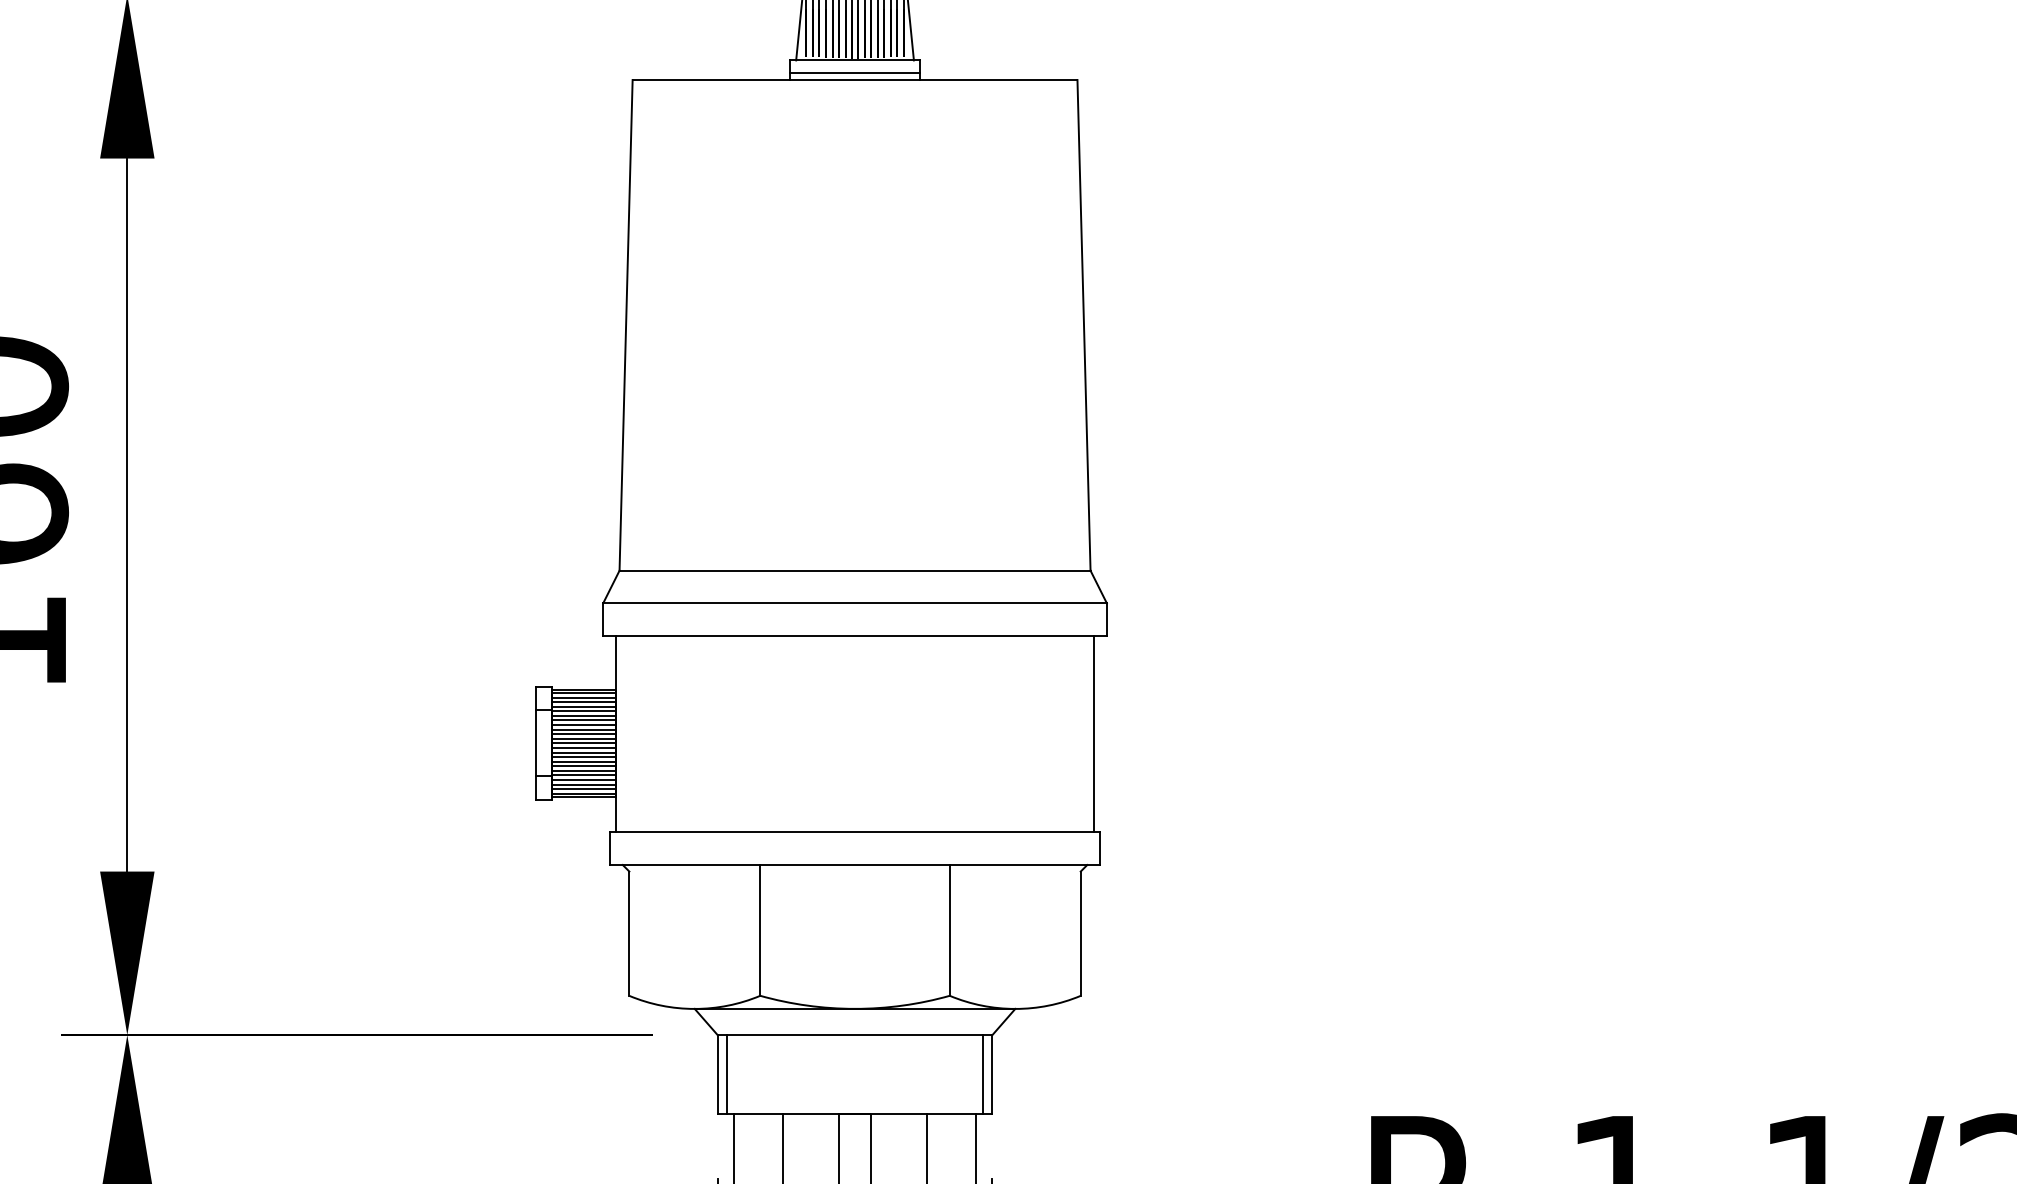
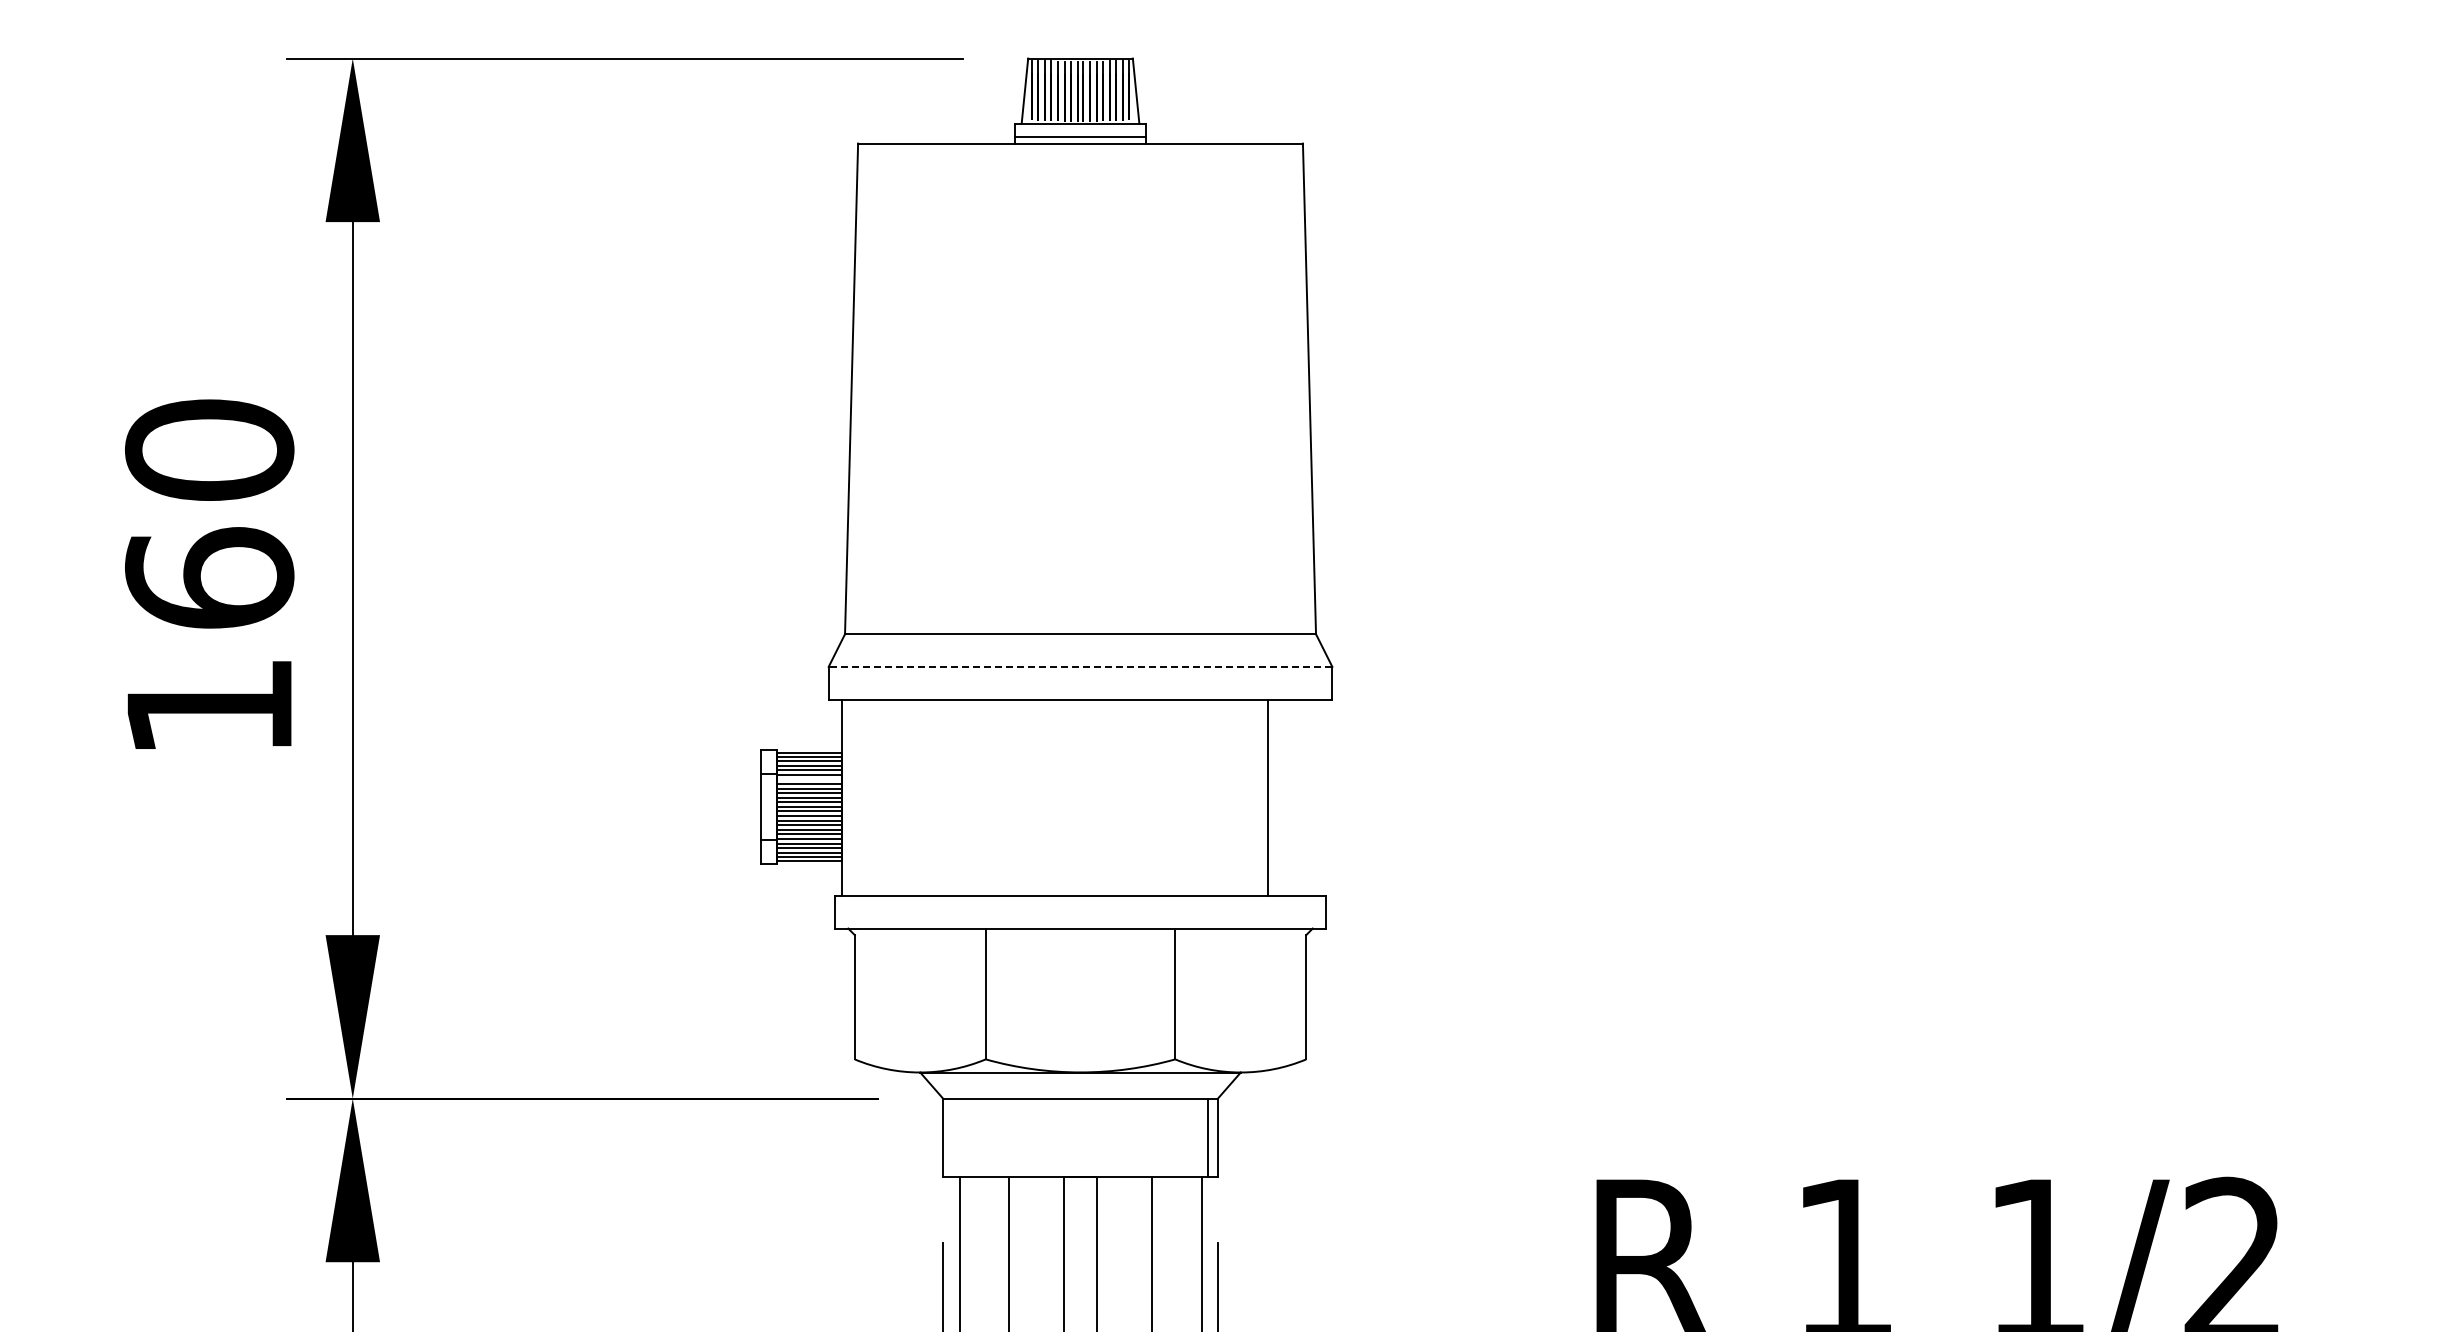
line: (855, 602) -> (1080, 666), solid -> dashed
line: (584, 715) -> (809, 779), removed
line: (1094, 733) -> (1268, 797), moved
line: (727, 1073) -> (952, 1137), removed

